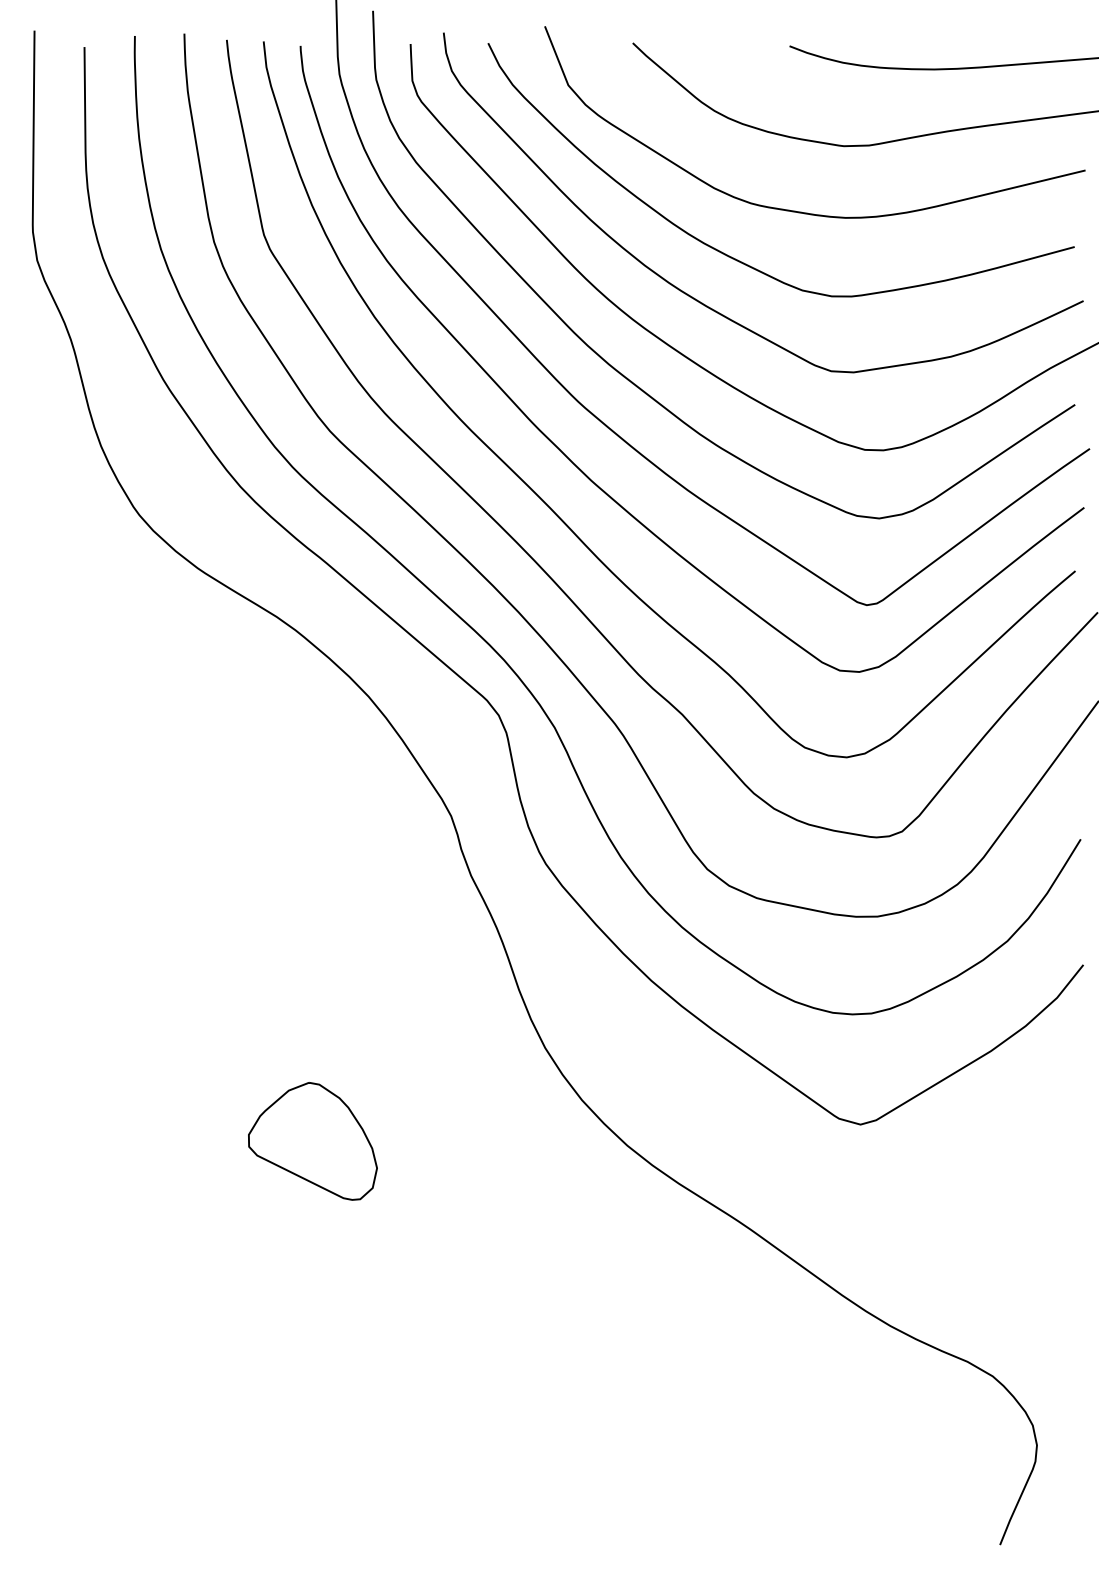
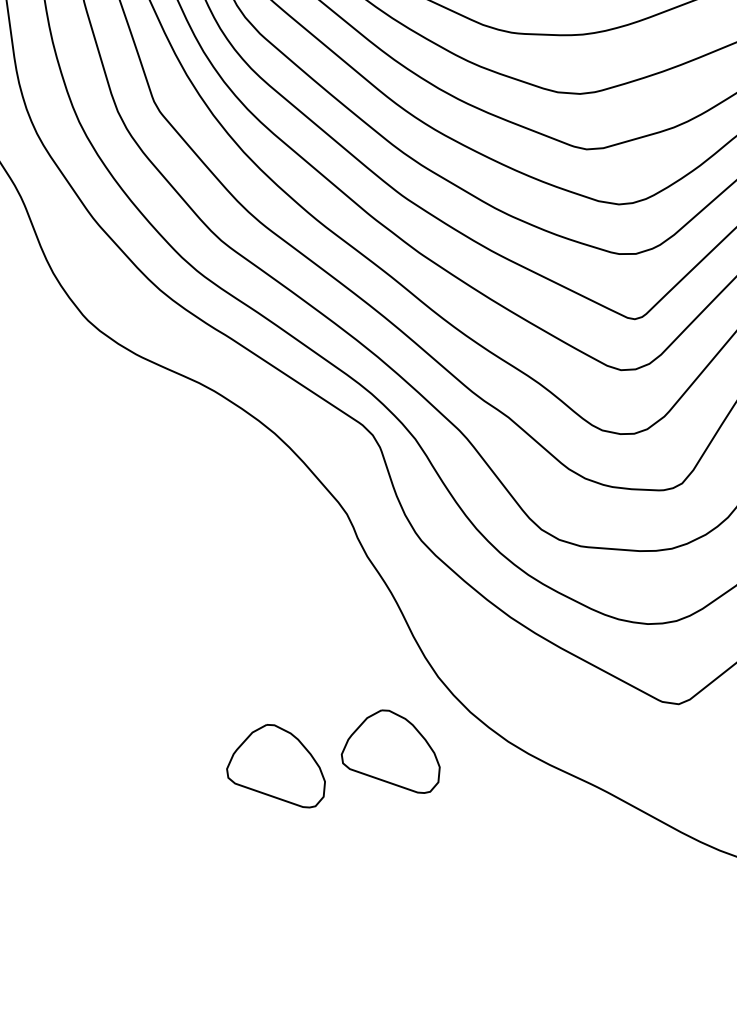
part: (467, 1141) -> (389, 753), added

